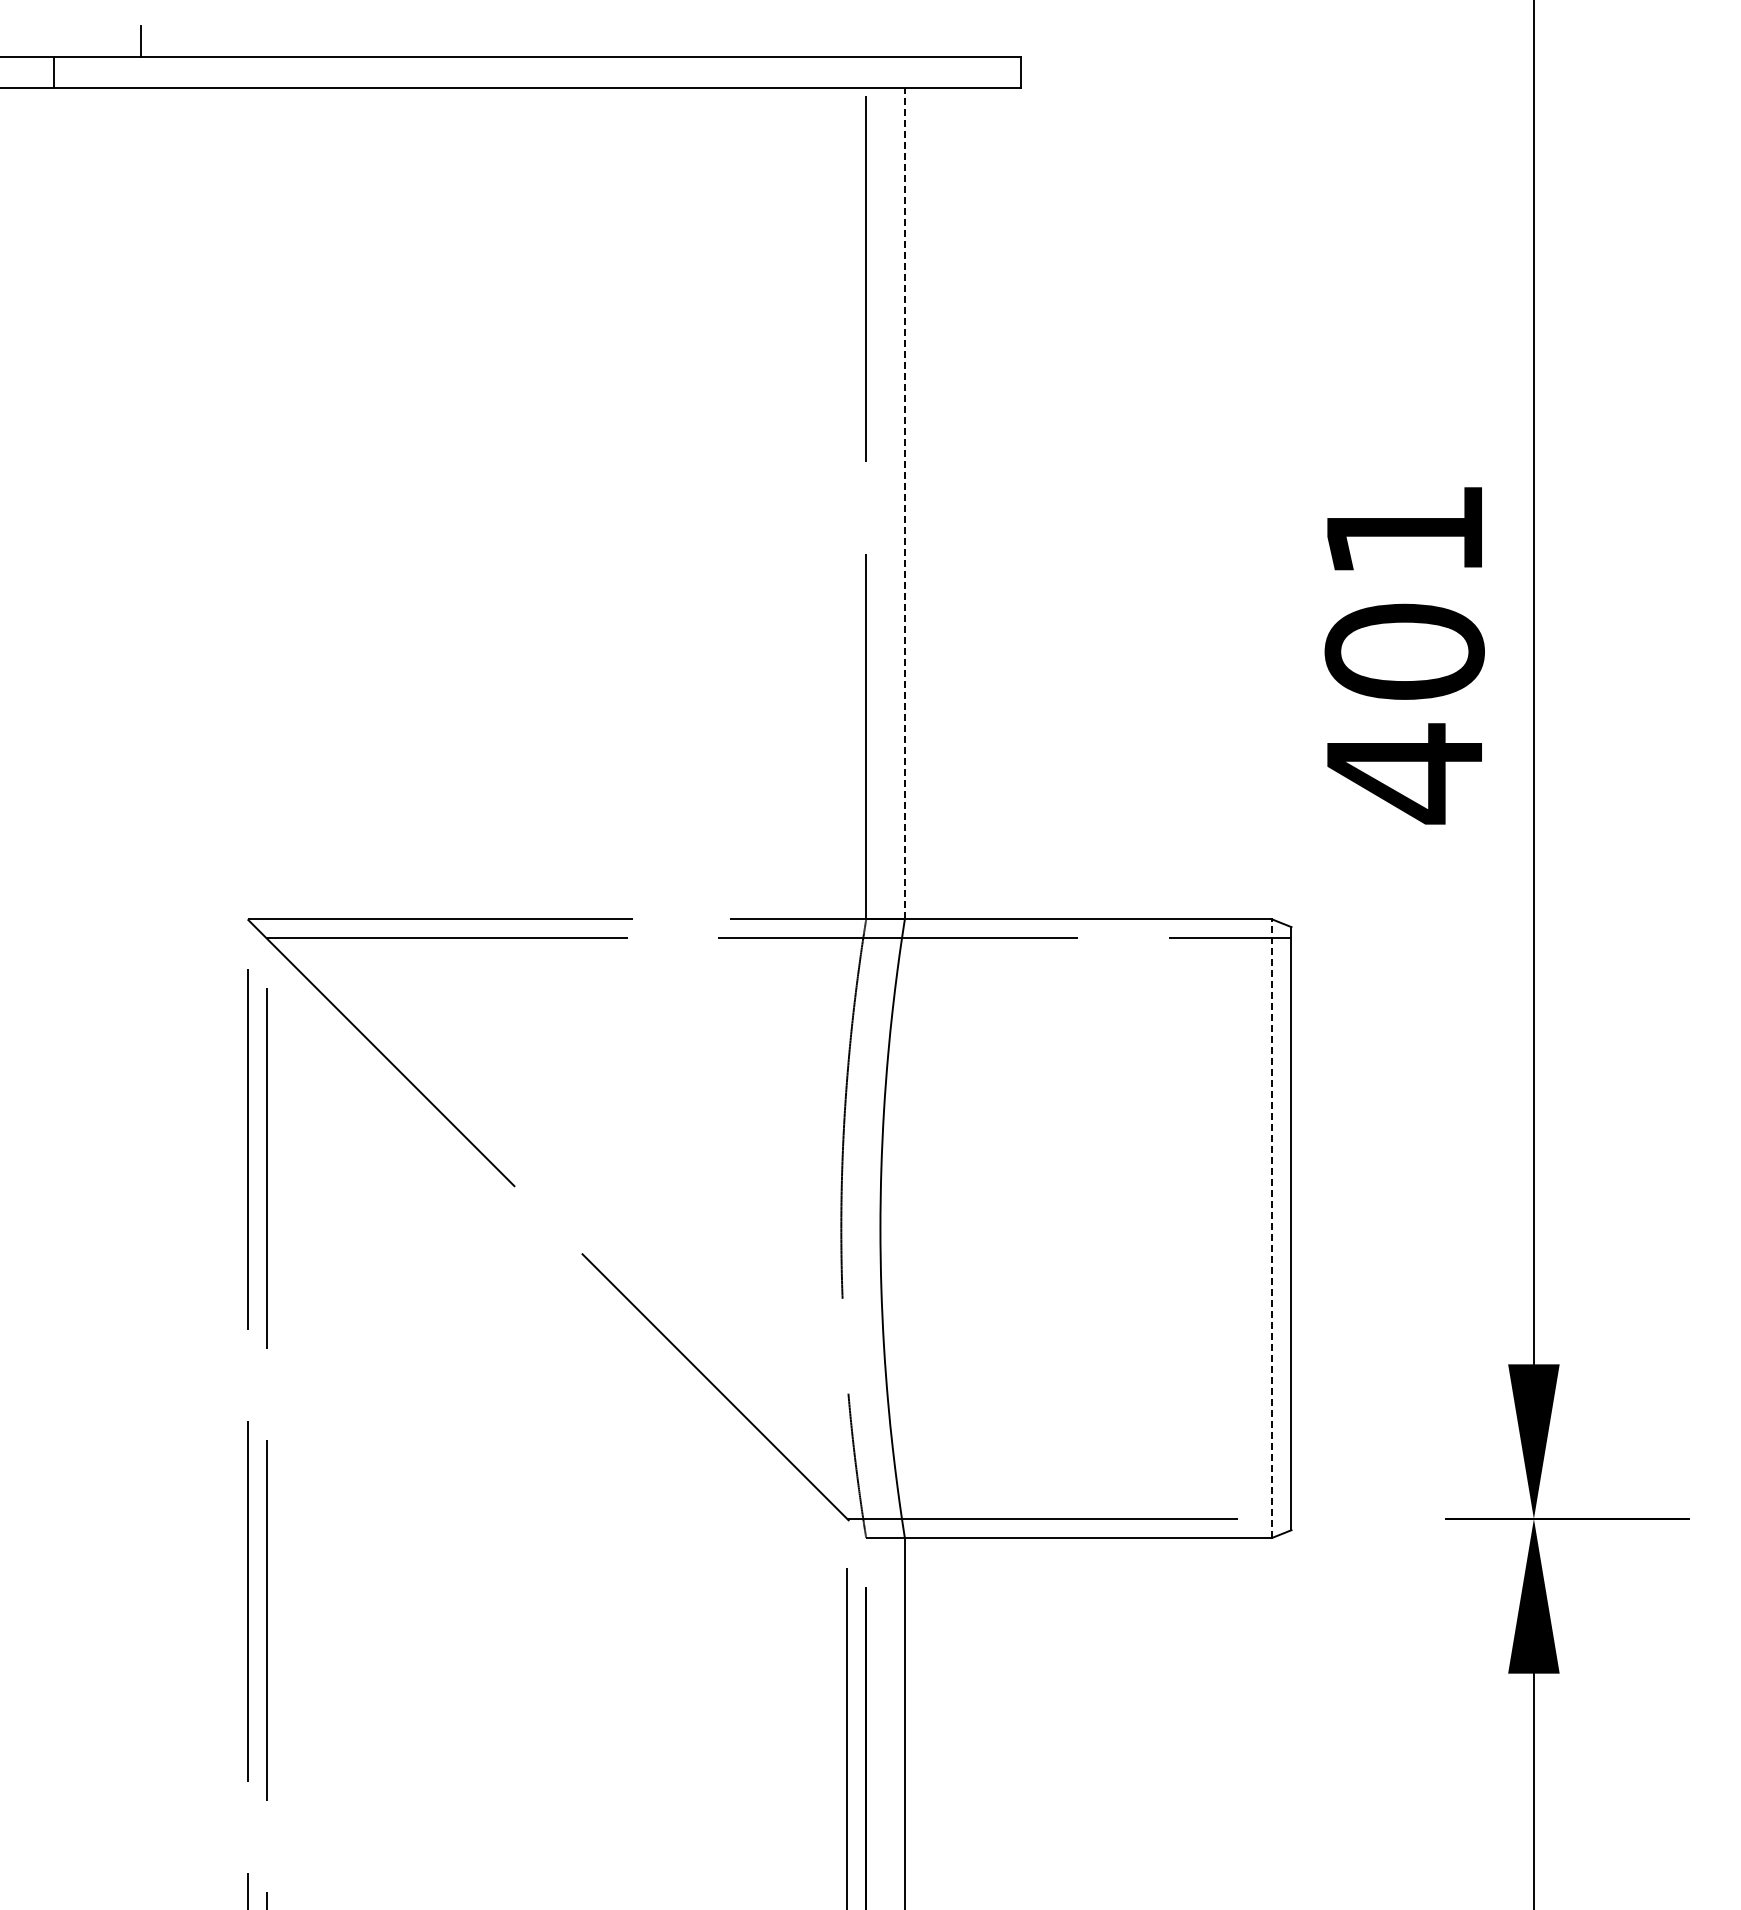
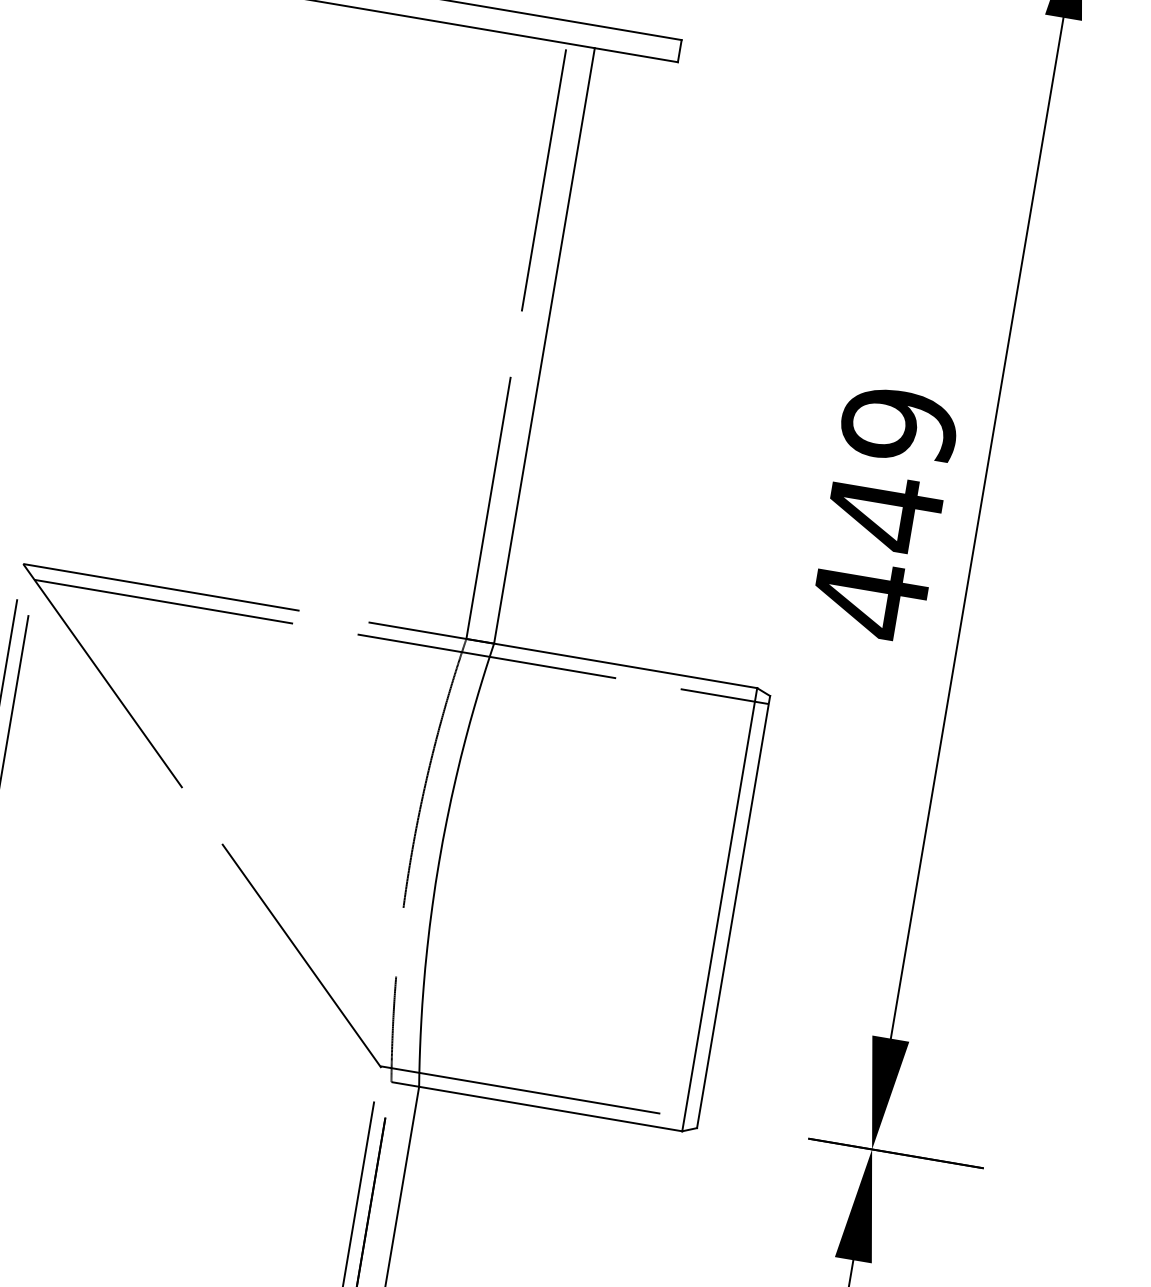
line: (904, 503) -> (544, 345), dashed -> solid
text: (1404, 593) -> (891, 470), 401 -> 449
line: (1272, 1228) -> (720, 909), dashed -> solid

